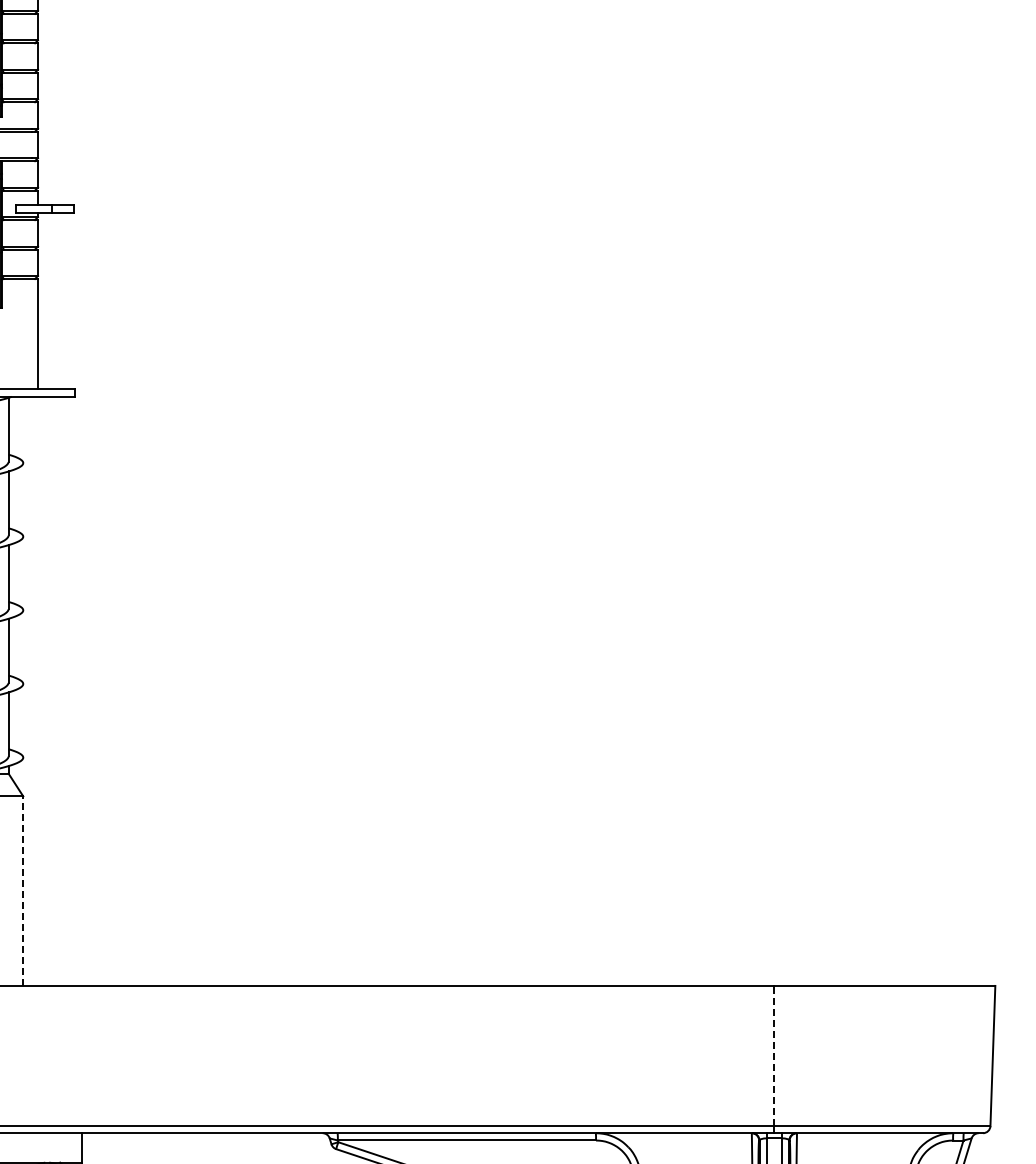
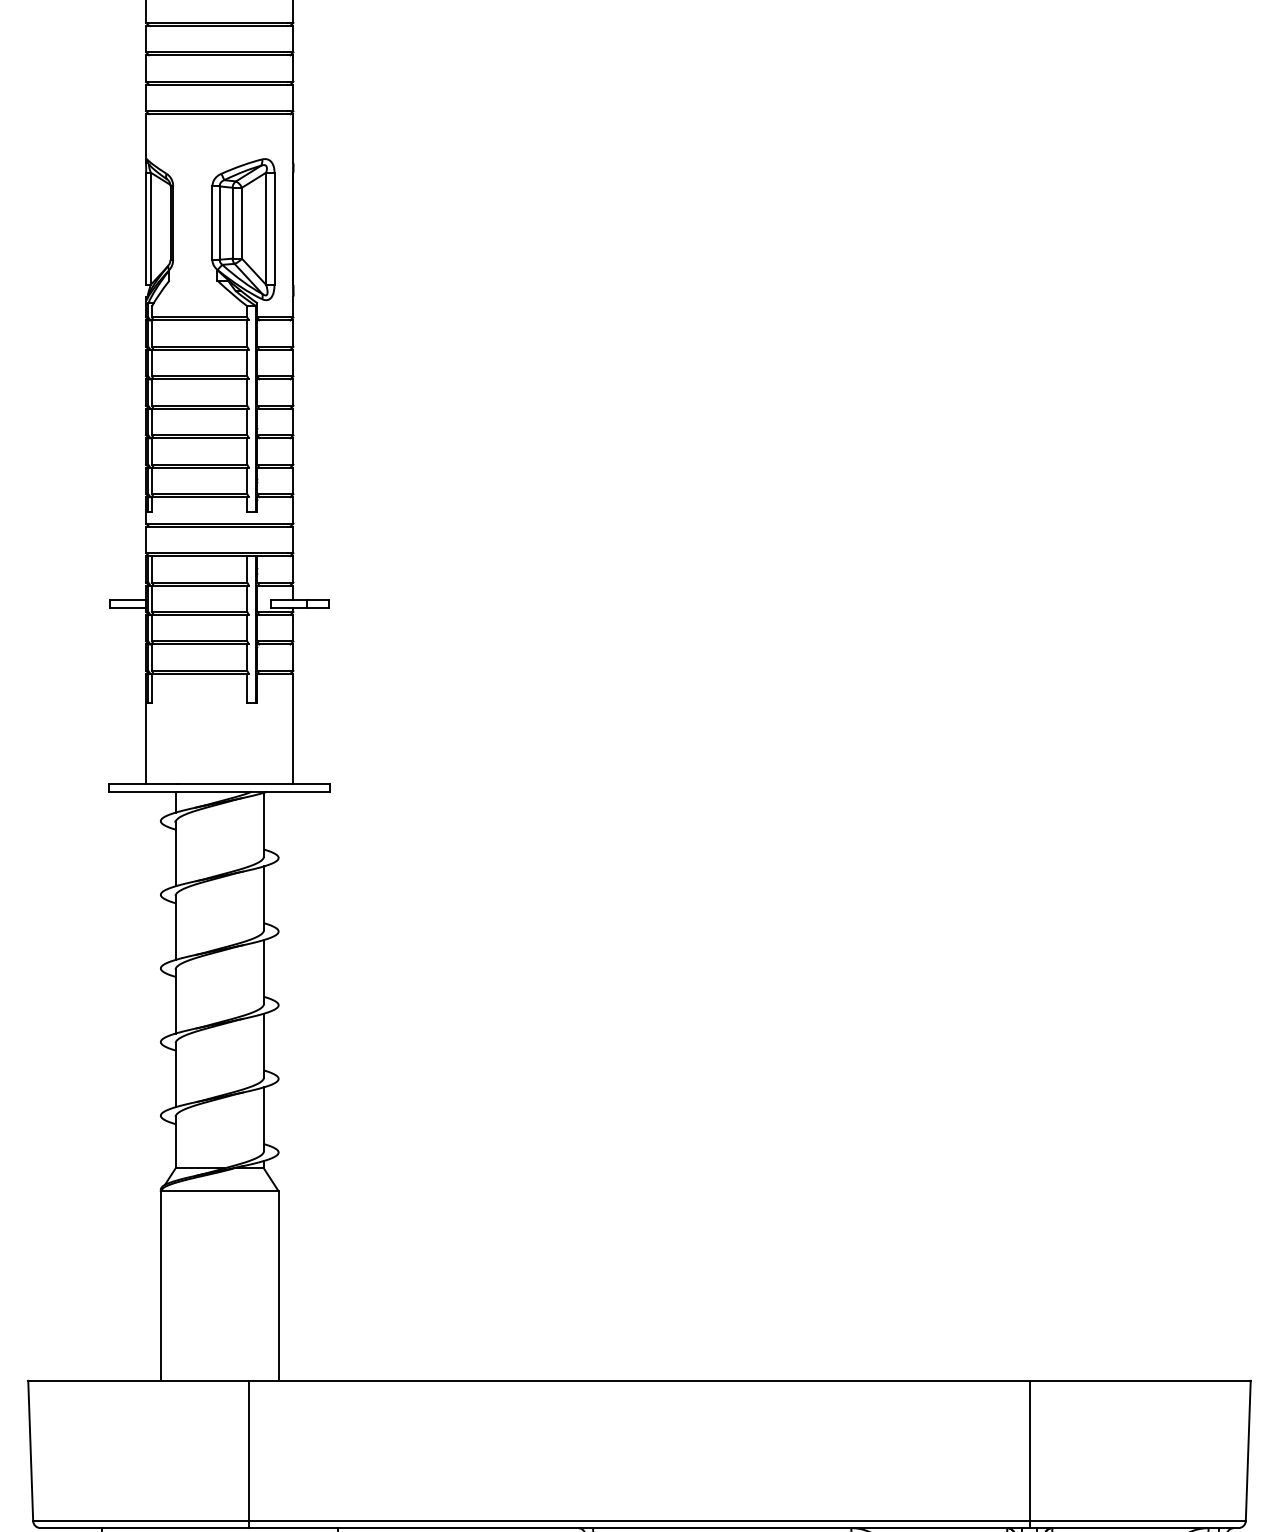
line: (23, 891) -> (278, 1286), dashed -> solid
line: (774, 1055) -> (1029, 1450), dashed -> solid

